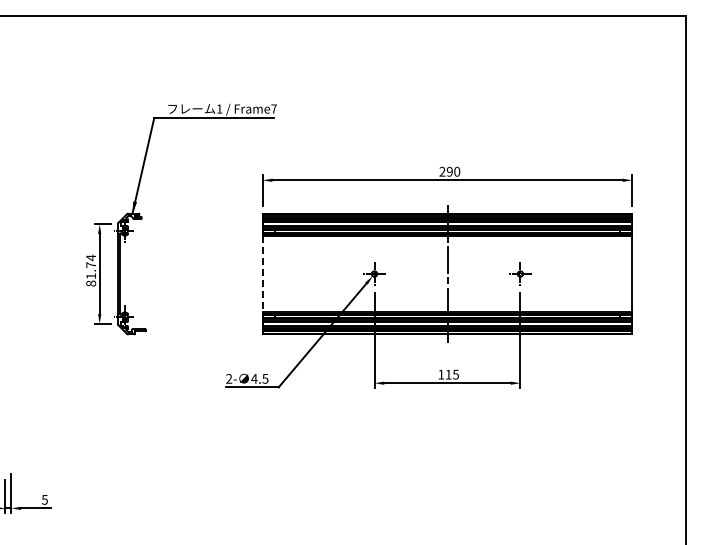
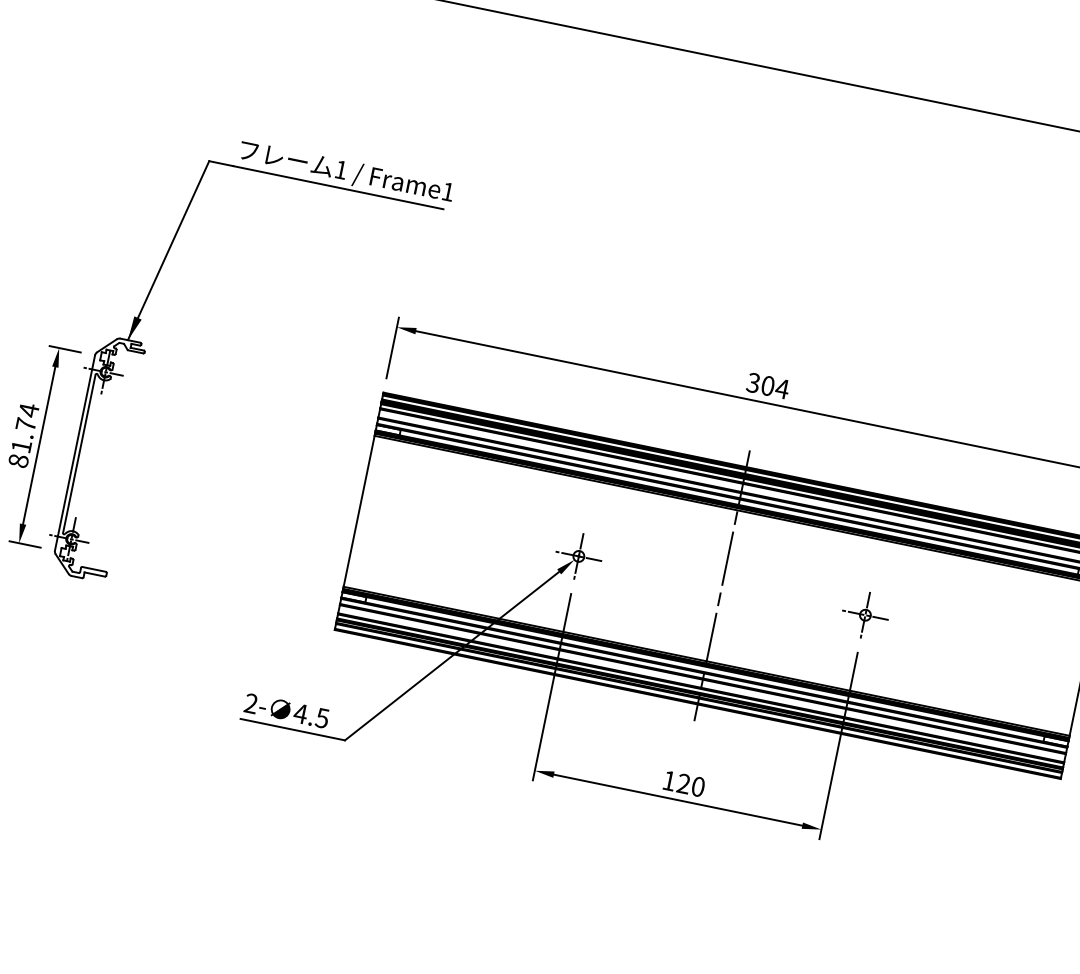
text: (273, 108) -> (447, 190), Frame7 -> Frame1
text: (449, 171) -> (767, 385), 290 -> 304
line: (262, 274) -> (358, 512), dashed -> solid
text: (451, 374) -> (689, 784), 115 -> 120

